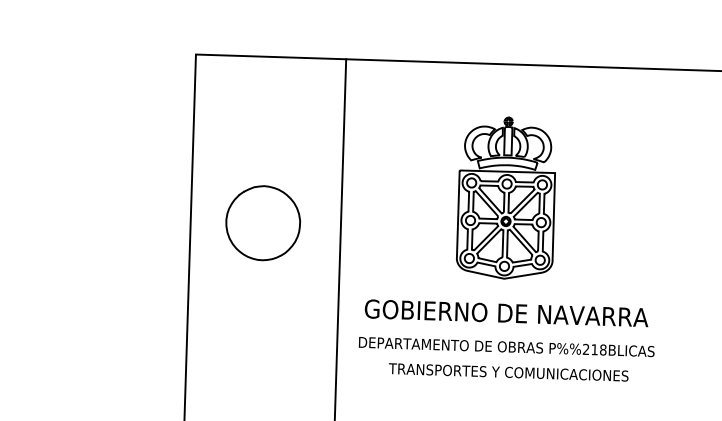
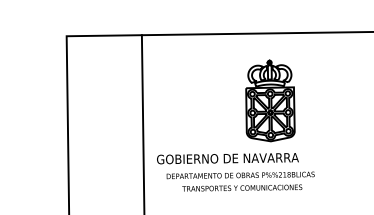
part: (507, 197) -> (270, 100), moved
part: (261, 222) -> (103, 118), removed
text: (505, 359) -> (240, 181), moved

